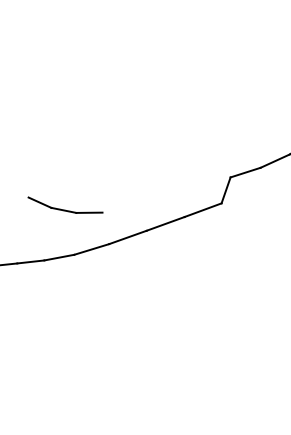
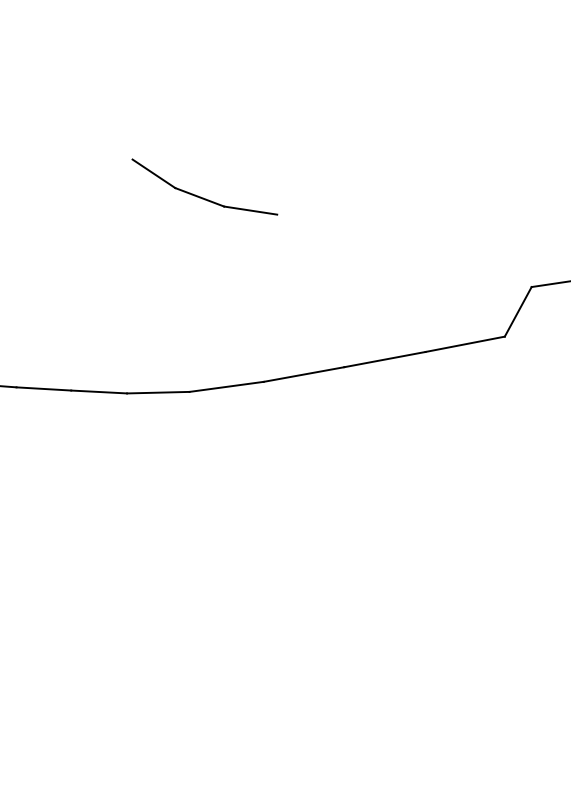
part: (65, 204) -> (204, 185), moved

